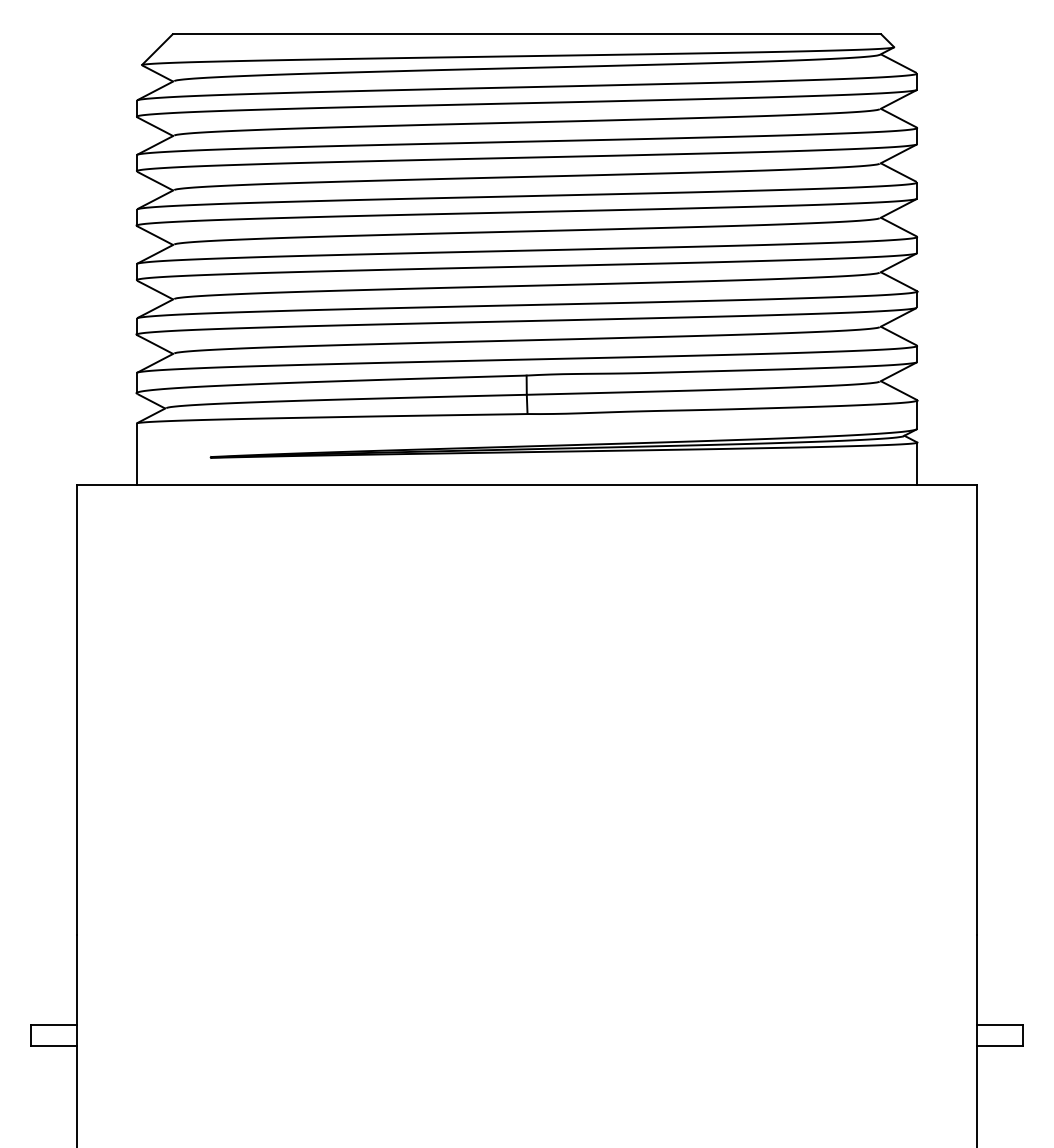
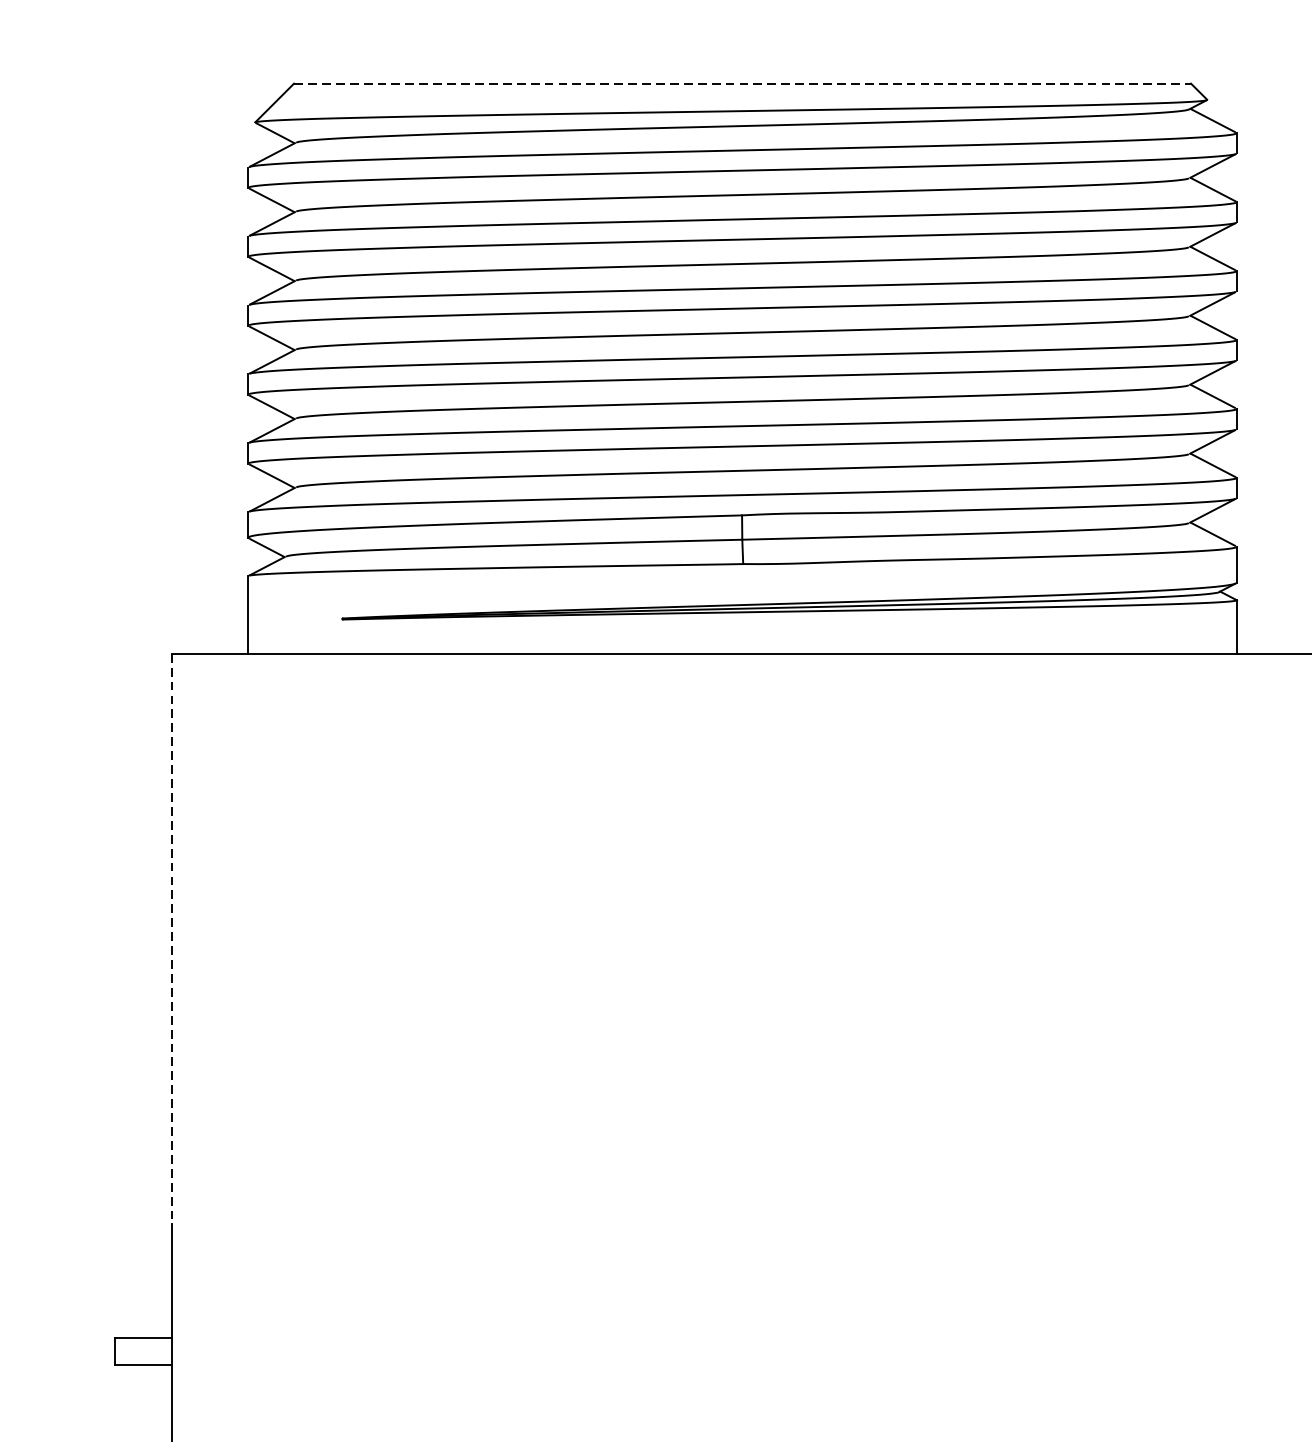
line: (527, 34) -> (743, 83), solid -> dashed
line: (76, 710) -> (172, 939), solid -> dashed

